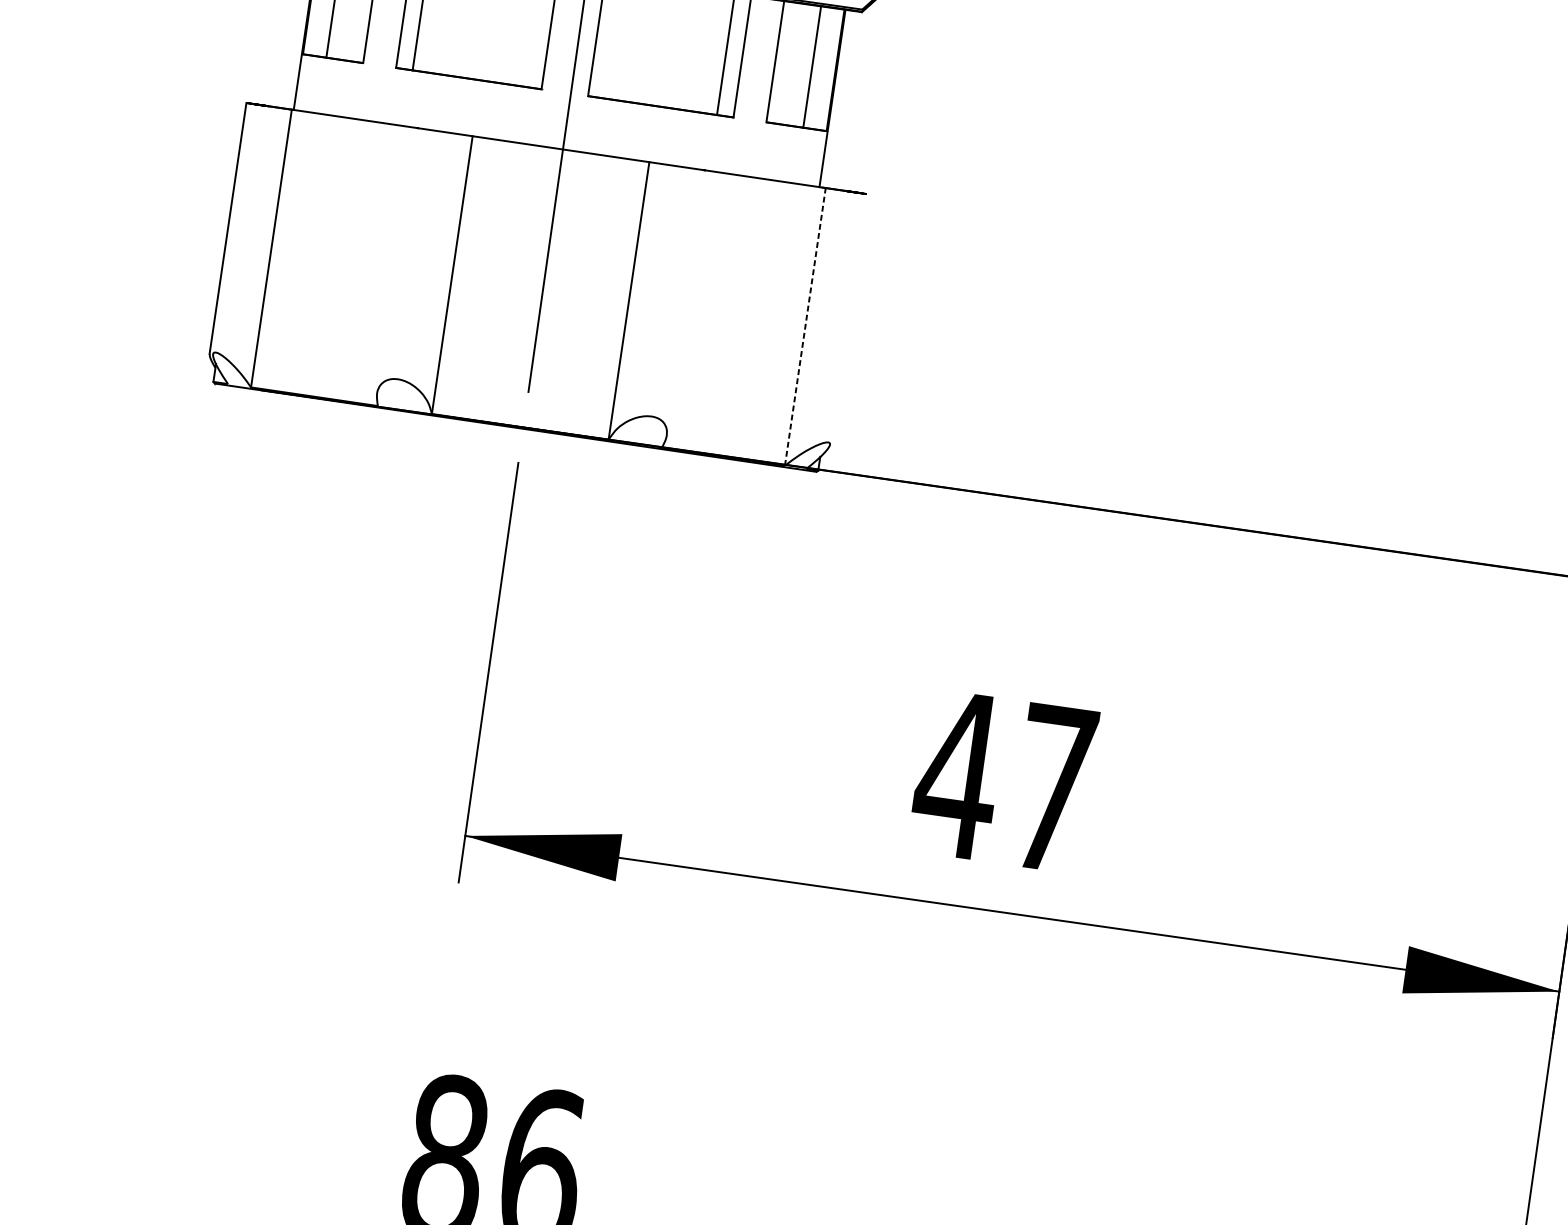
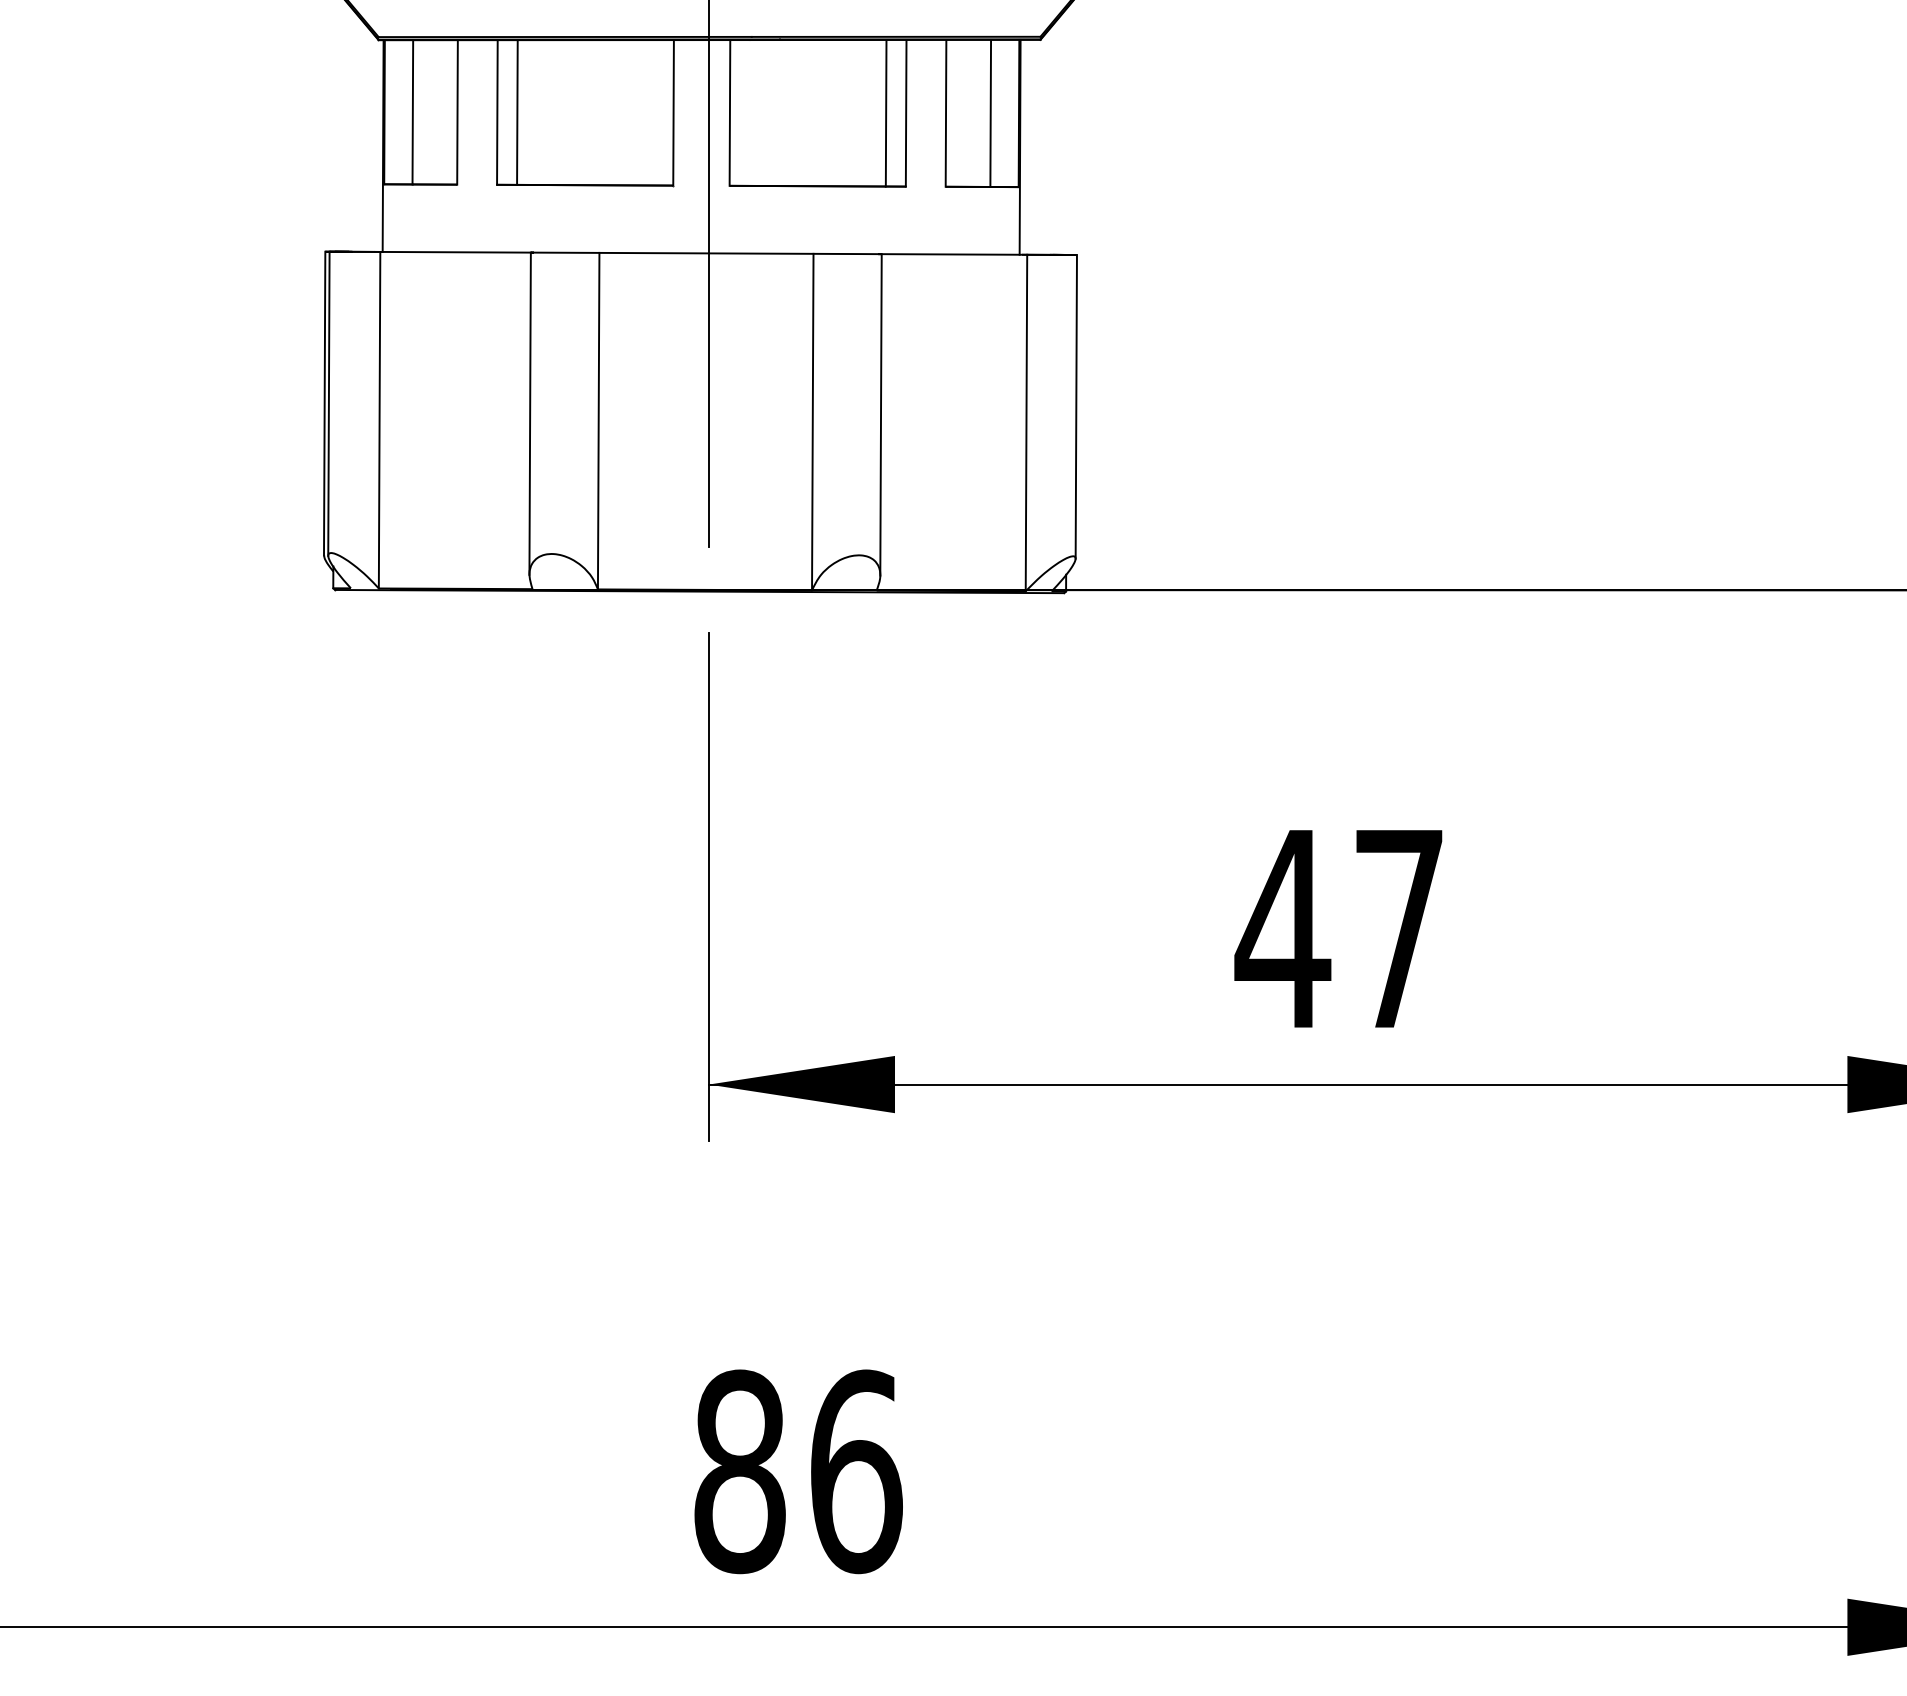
line: (231, 228) -> (328, 403), added
line: (396, 260) -> (529, 413), added
line: (685, 302) -> (880, 414), added
line: (847, 319) -> (1075, 406), added
line: (805, 326) -> (1026, 422), dashed -> solid

